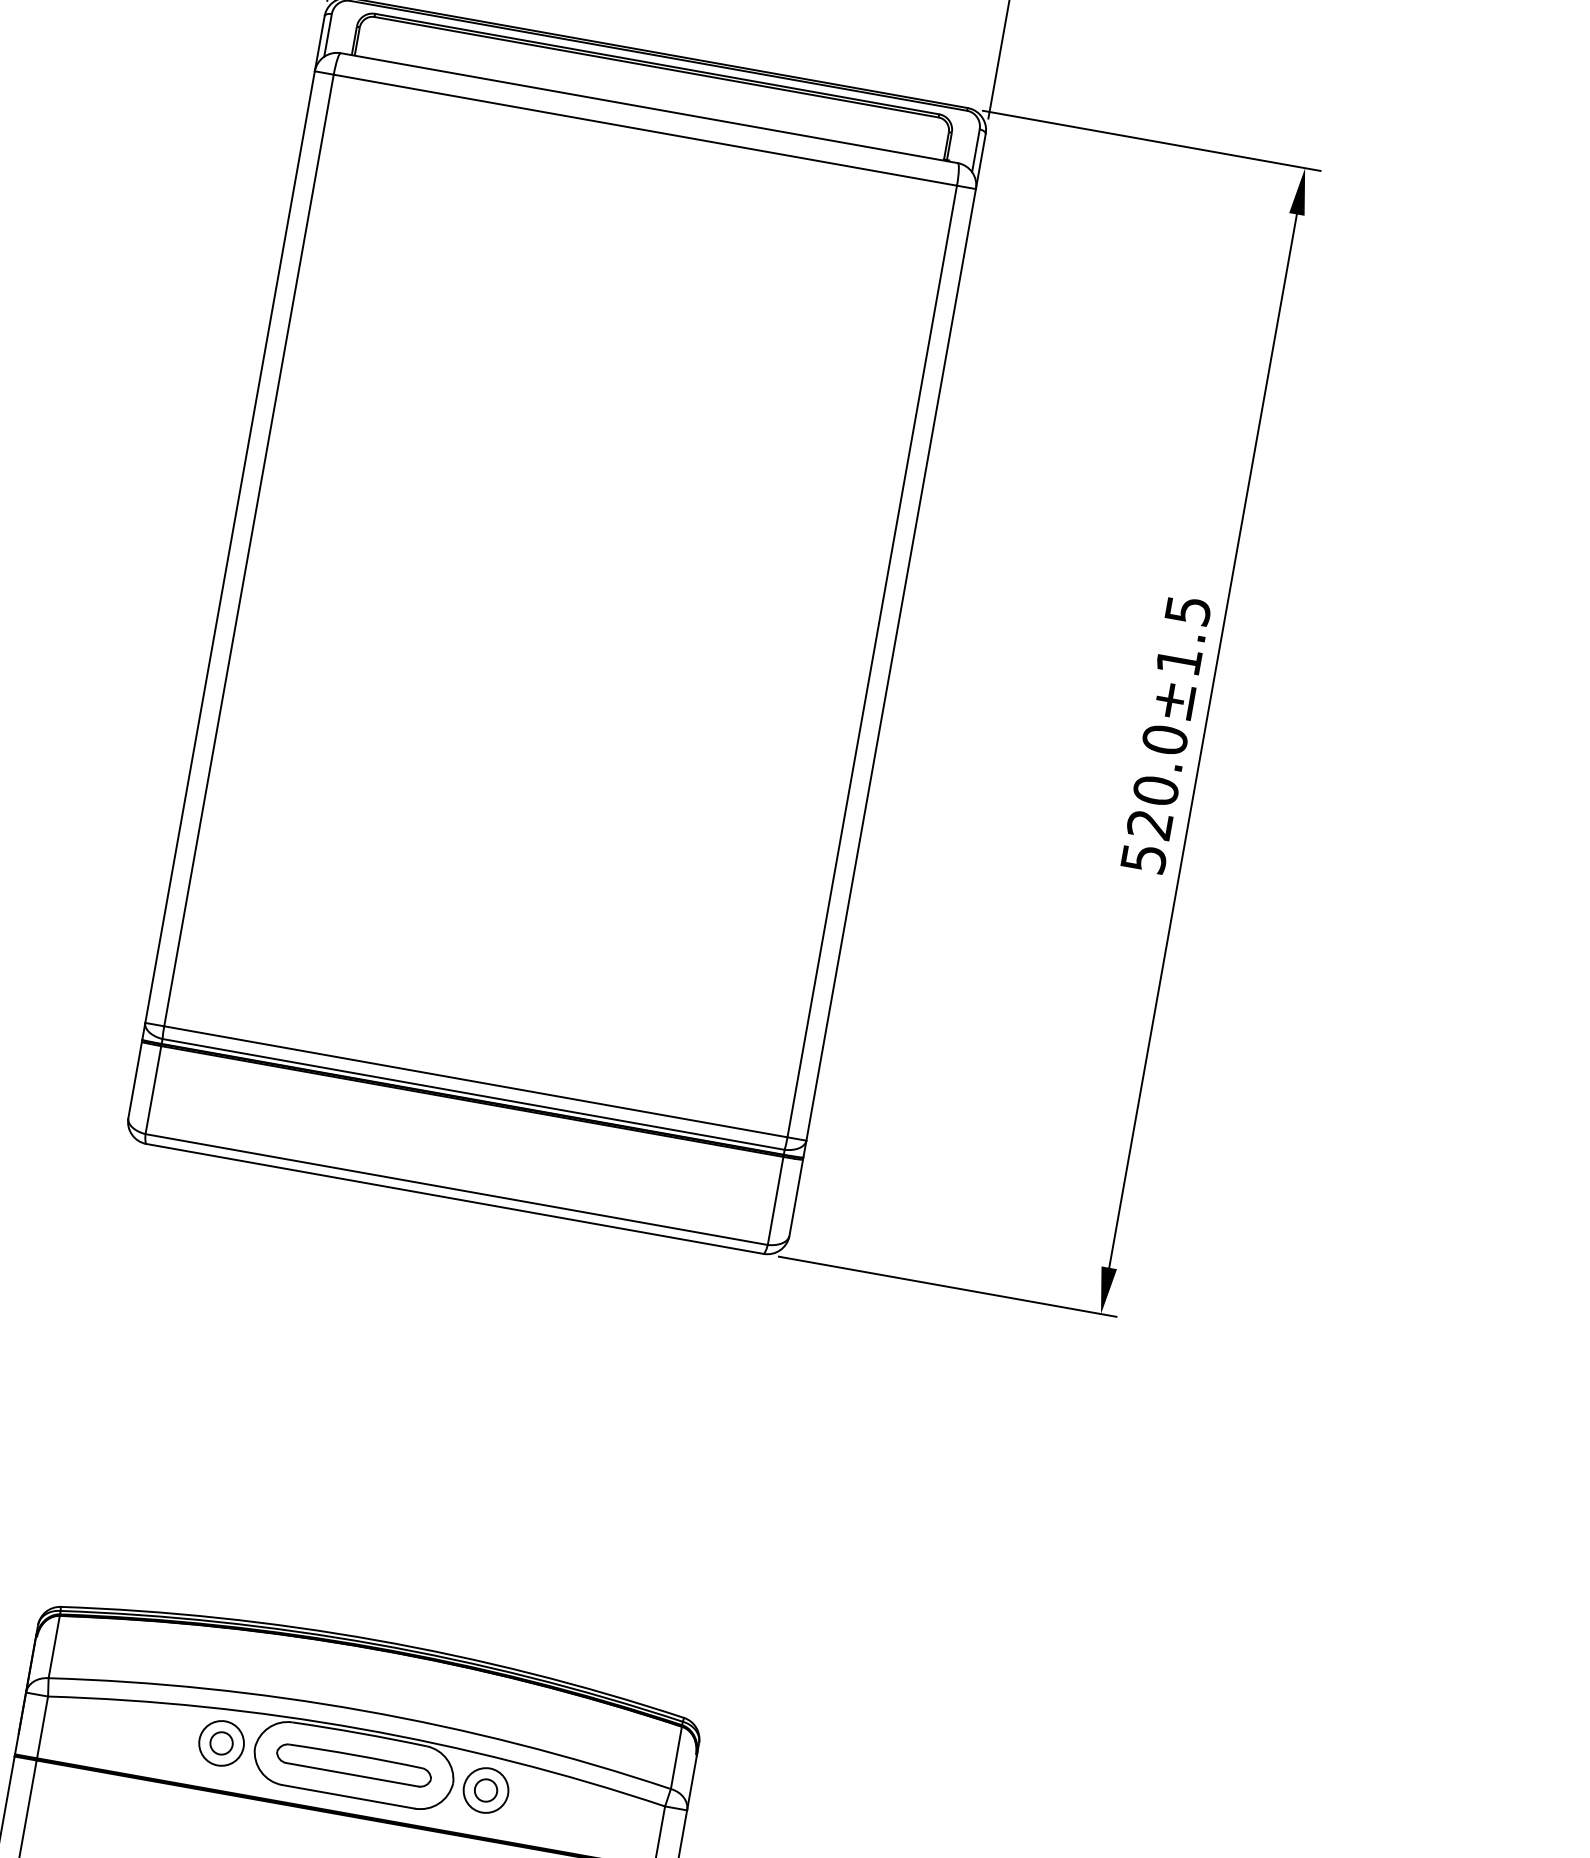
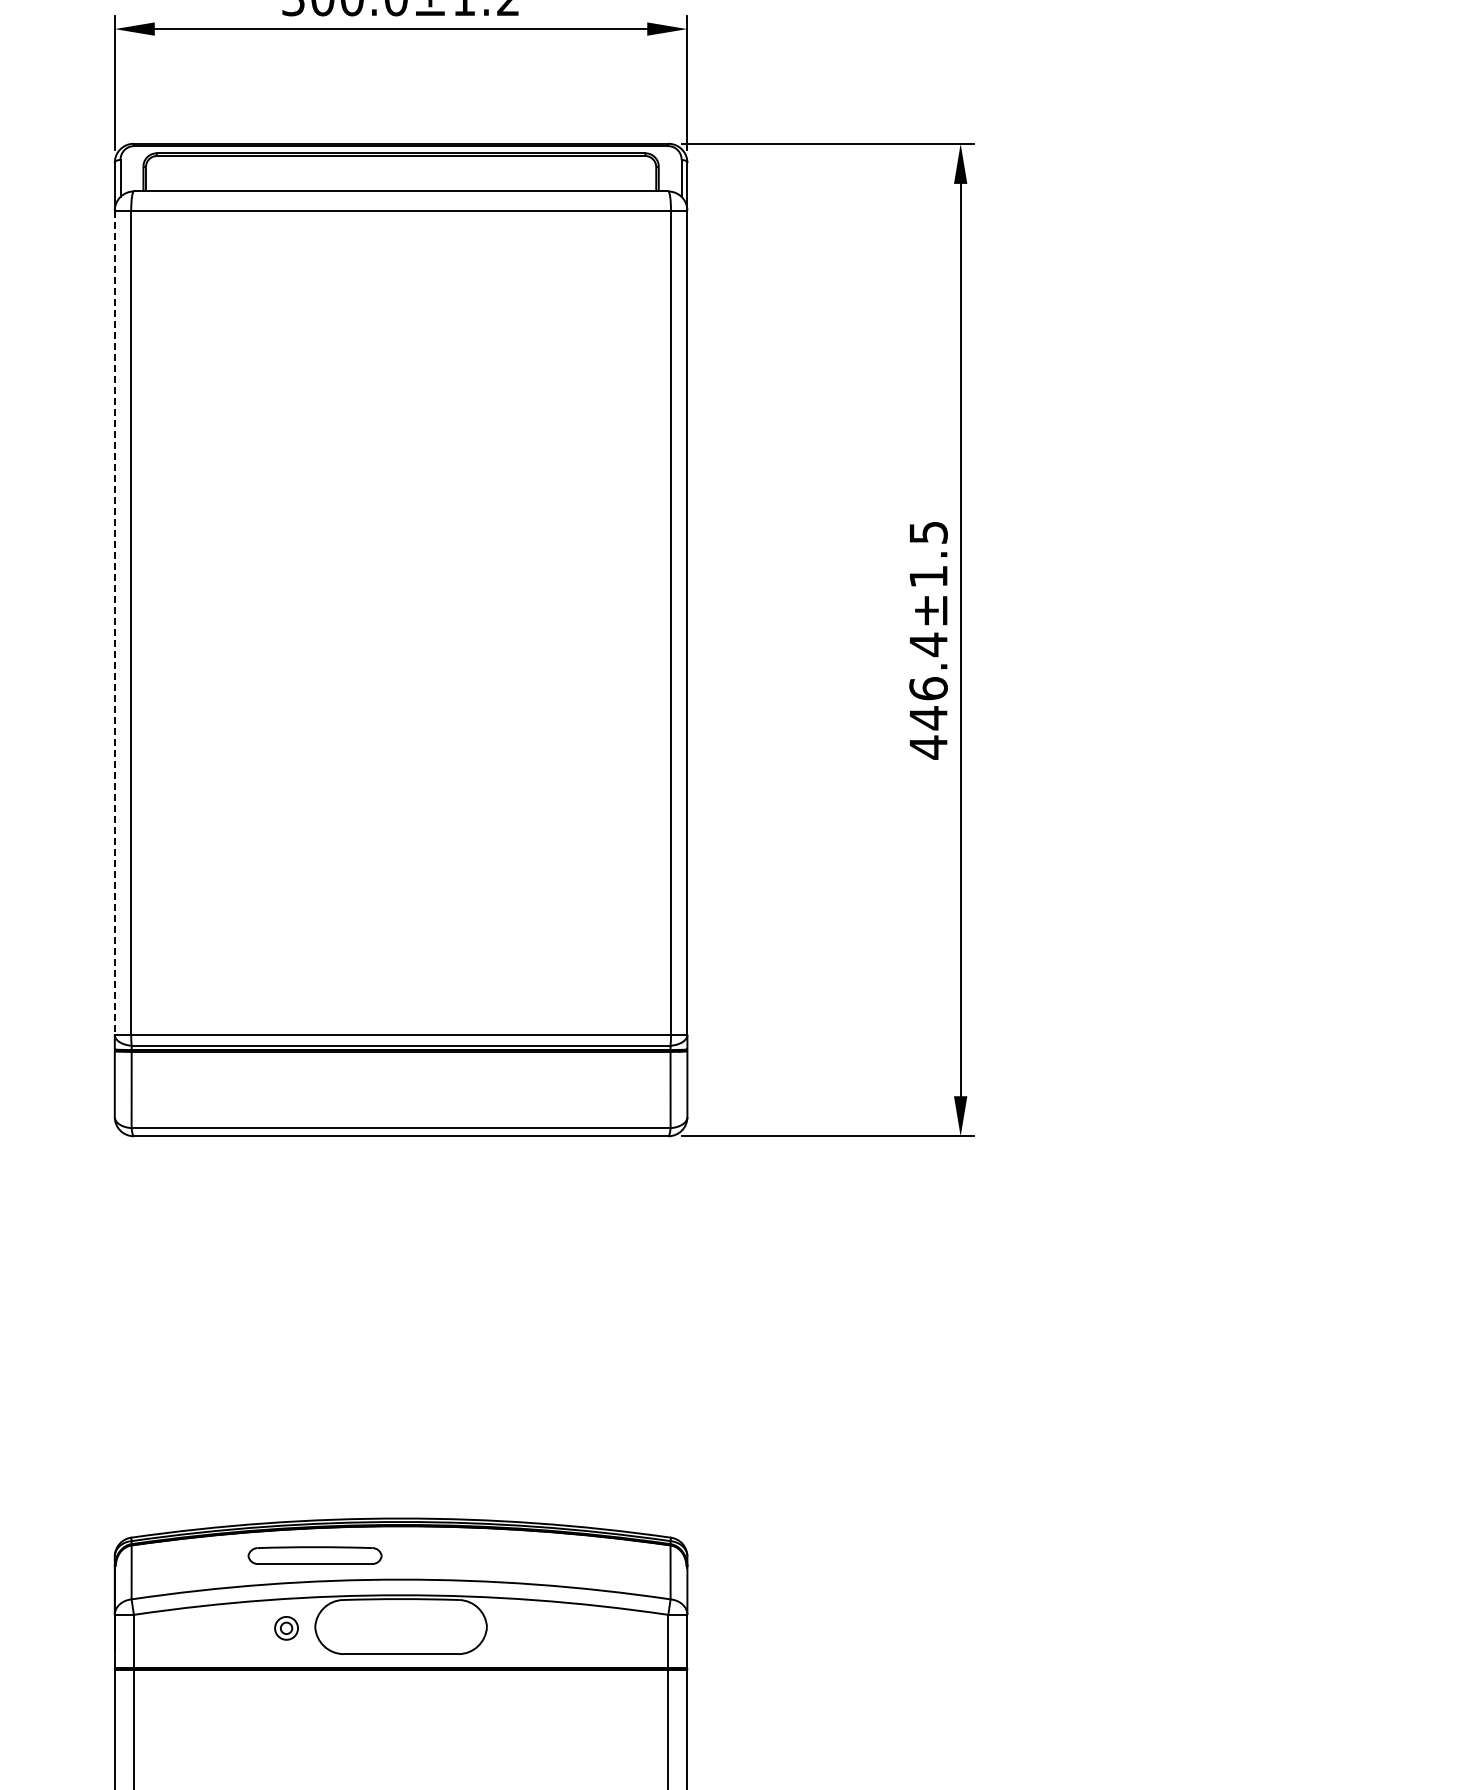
line: (229, 547) -> (114, 623), solid -> dashed
text: (1154, 798) -> (928, 695), 520.0±1.5 -> 446.4±1.5
part: (221, 1743) -> (286, 1628), size x0.6
part: (353, 1764) -> (314, 1555), moved
part: (485, 1790) -> (515, 1628), removed

